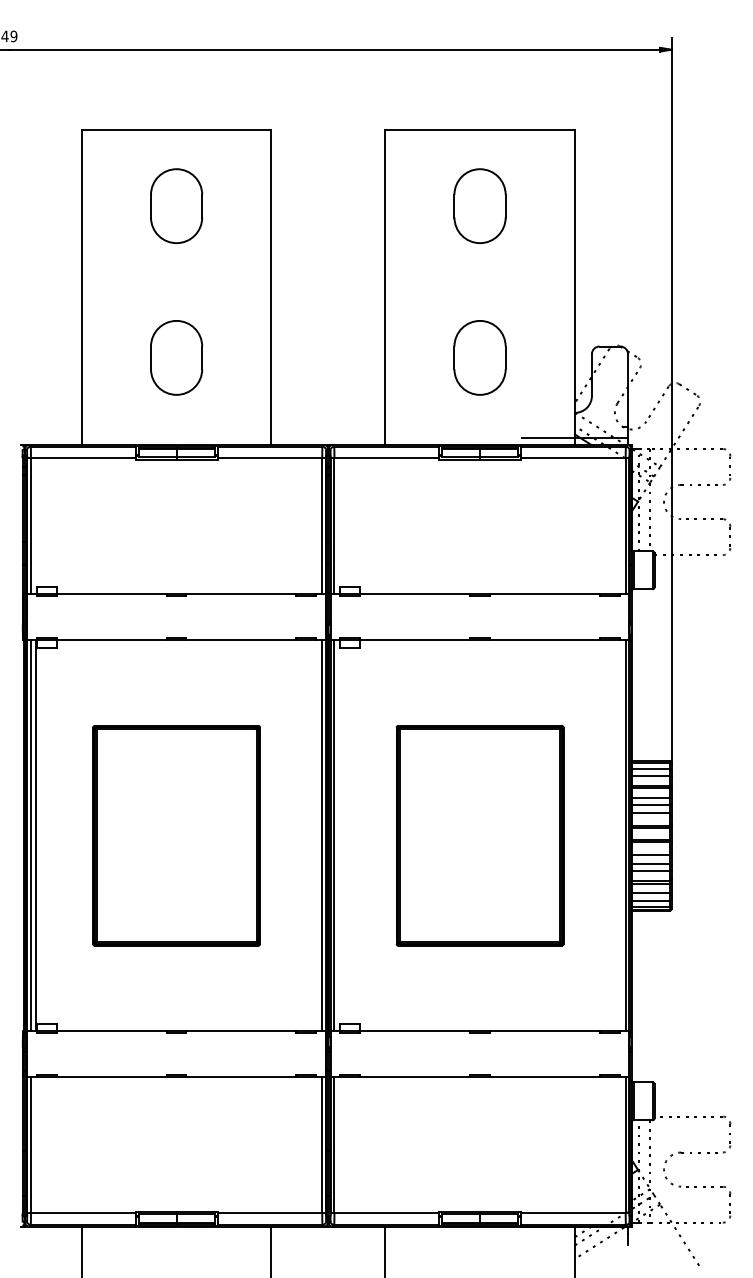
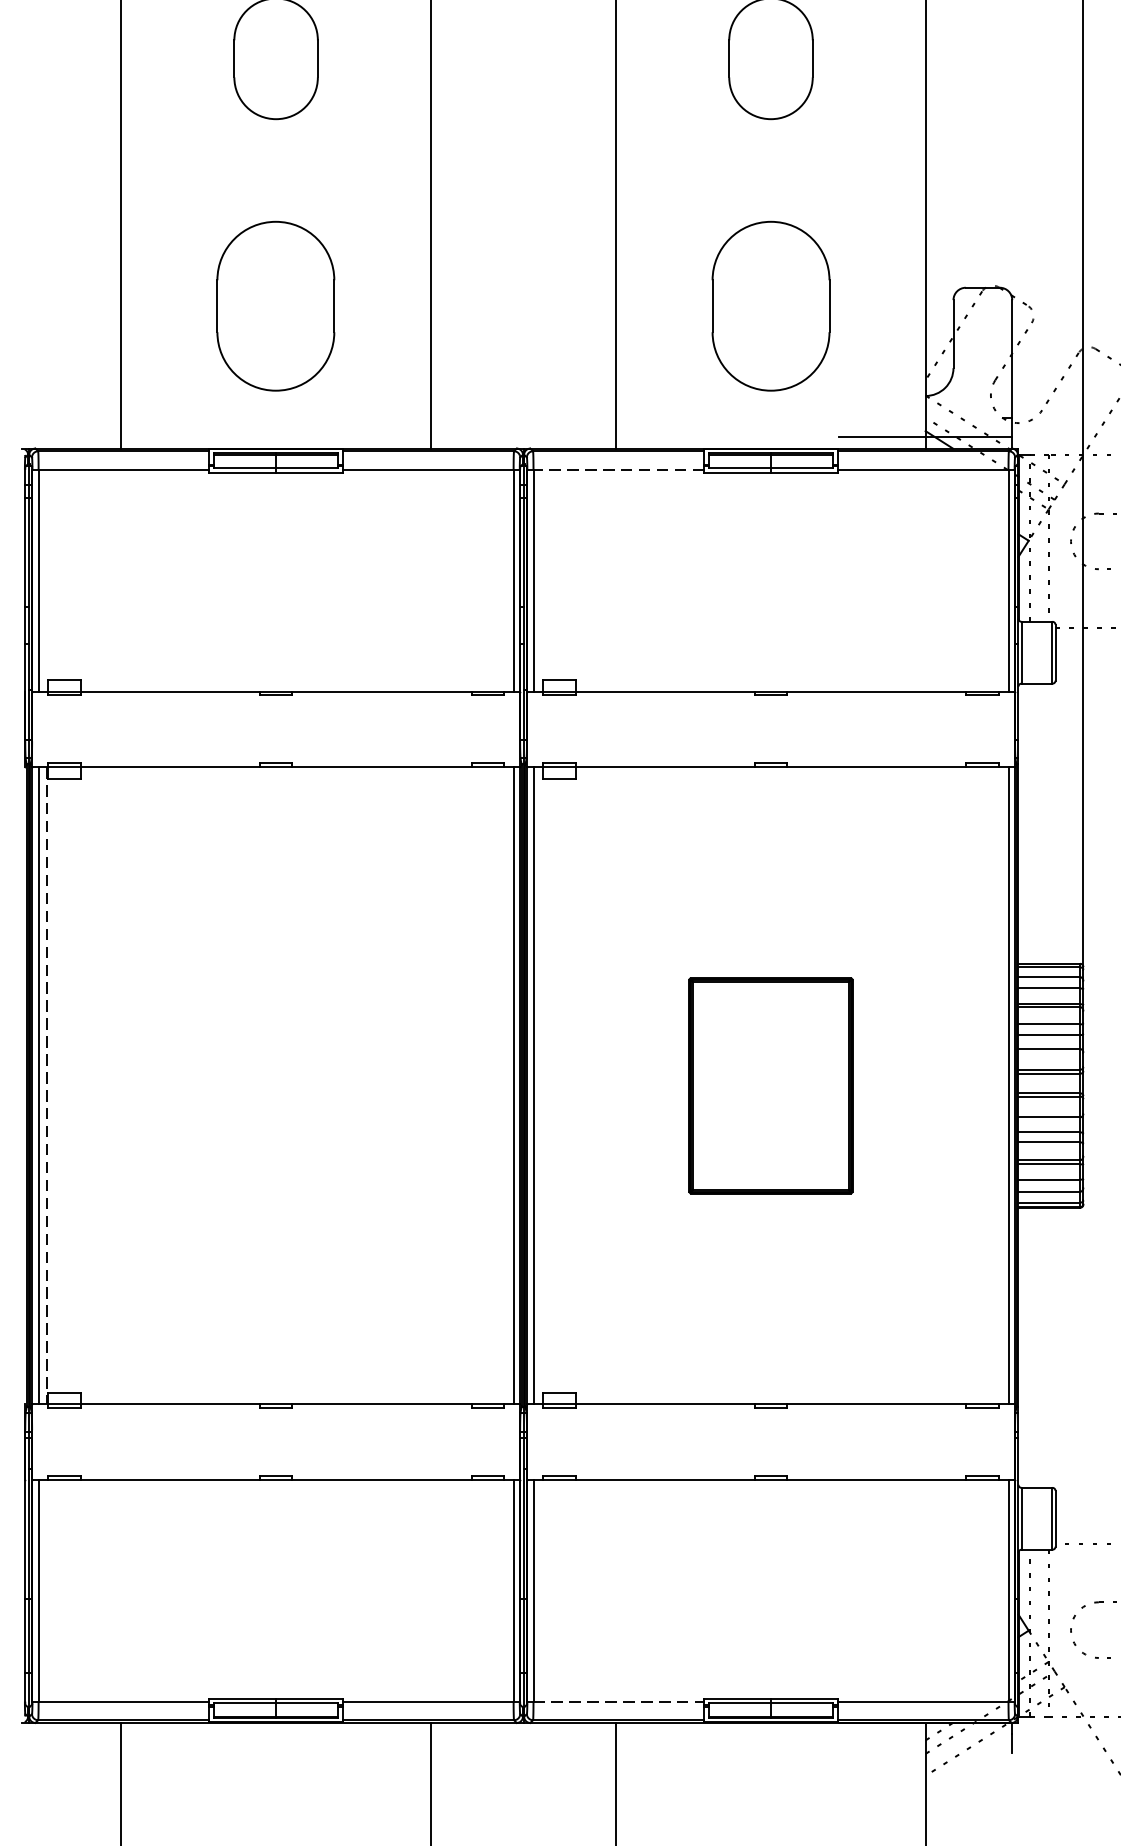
part: (176, 357) -> (275, 305), size x1.4
part: (479, 357) -> (770, 305), size x1.4
line: (386, 458) -> (618, 470), solid -> dashed
part: (176, 835) -> (275, 1085), removed
part: (479, 835) -> (770, 1085), size x0.6
line: (36, 836) -> (47, 1086), solid -> dashed
line: (387, 1213) -> (620, 1701), solid -> dashed

